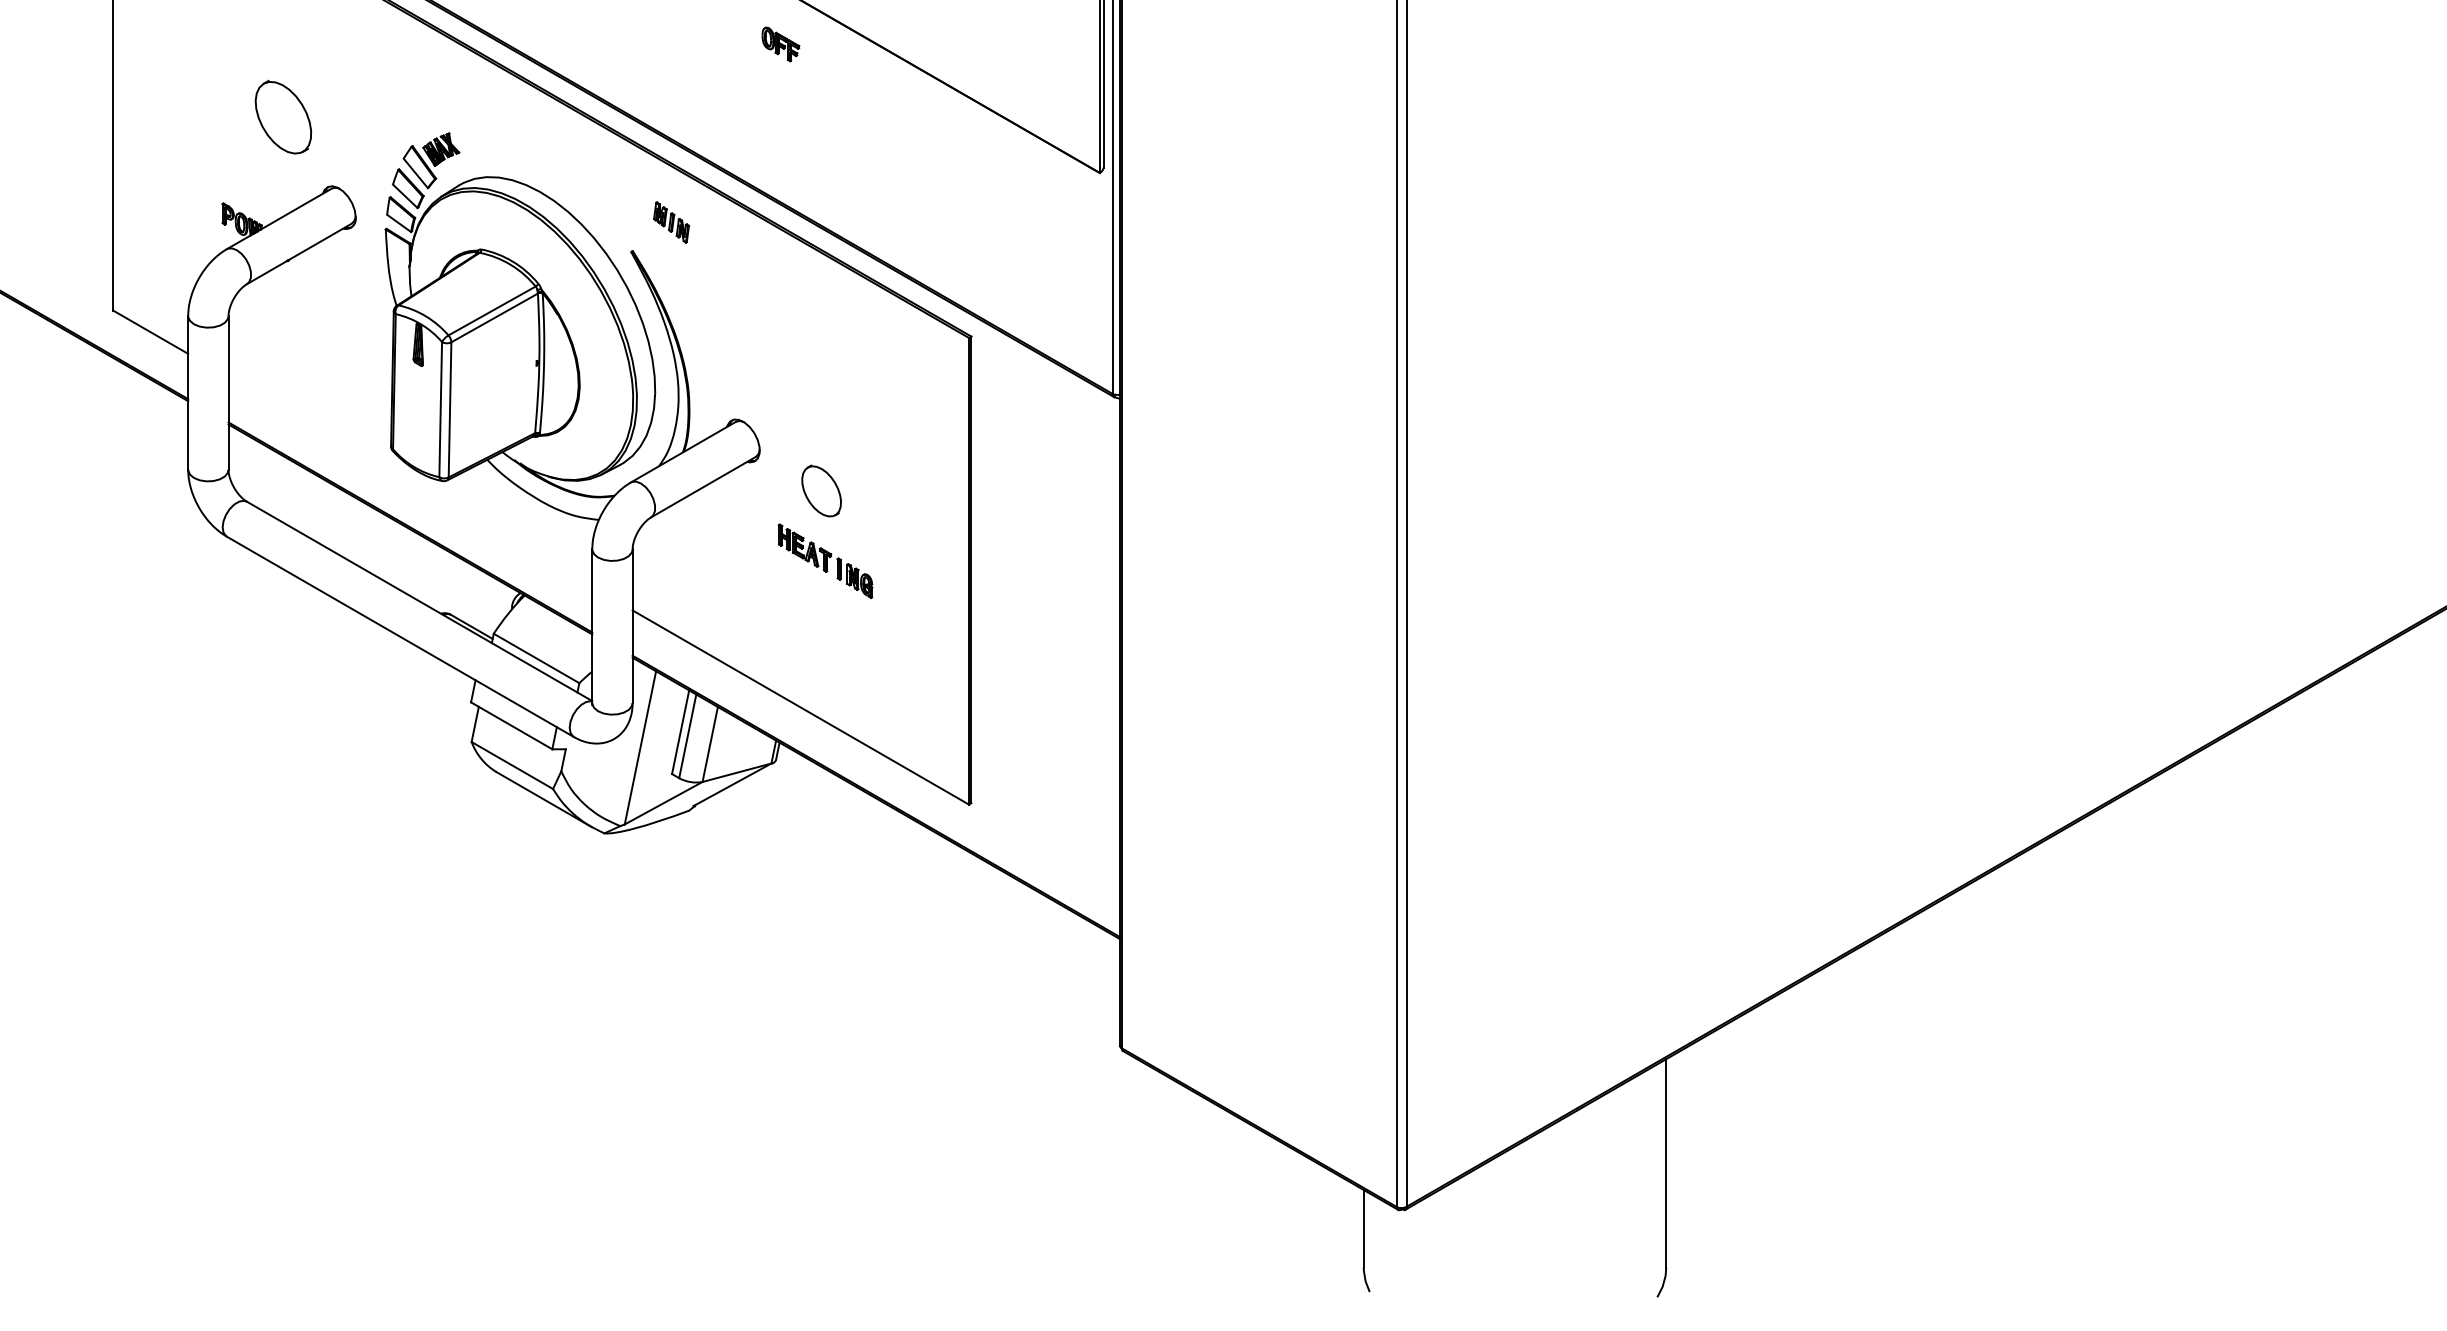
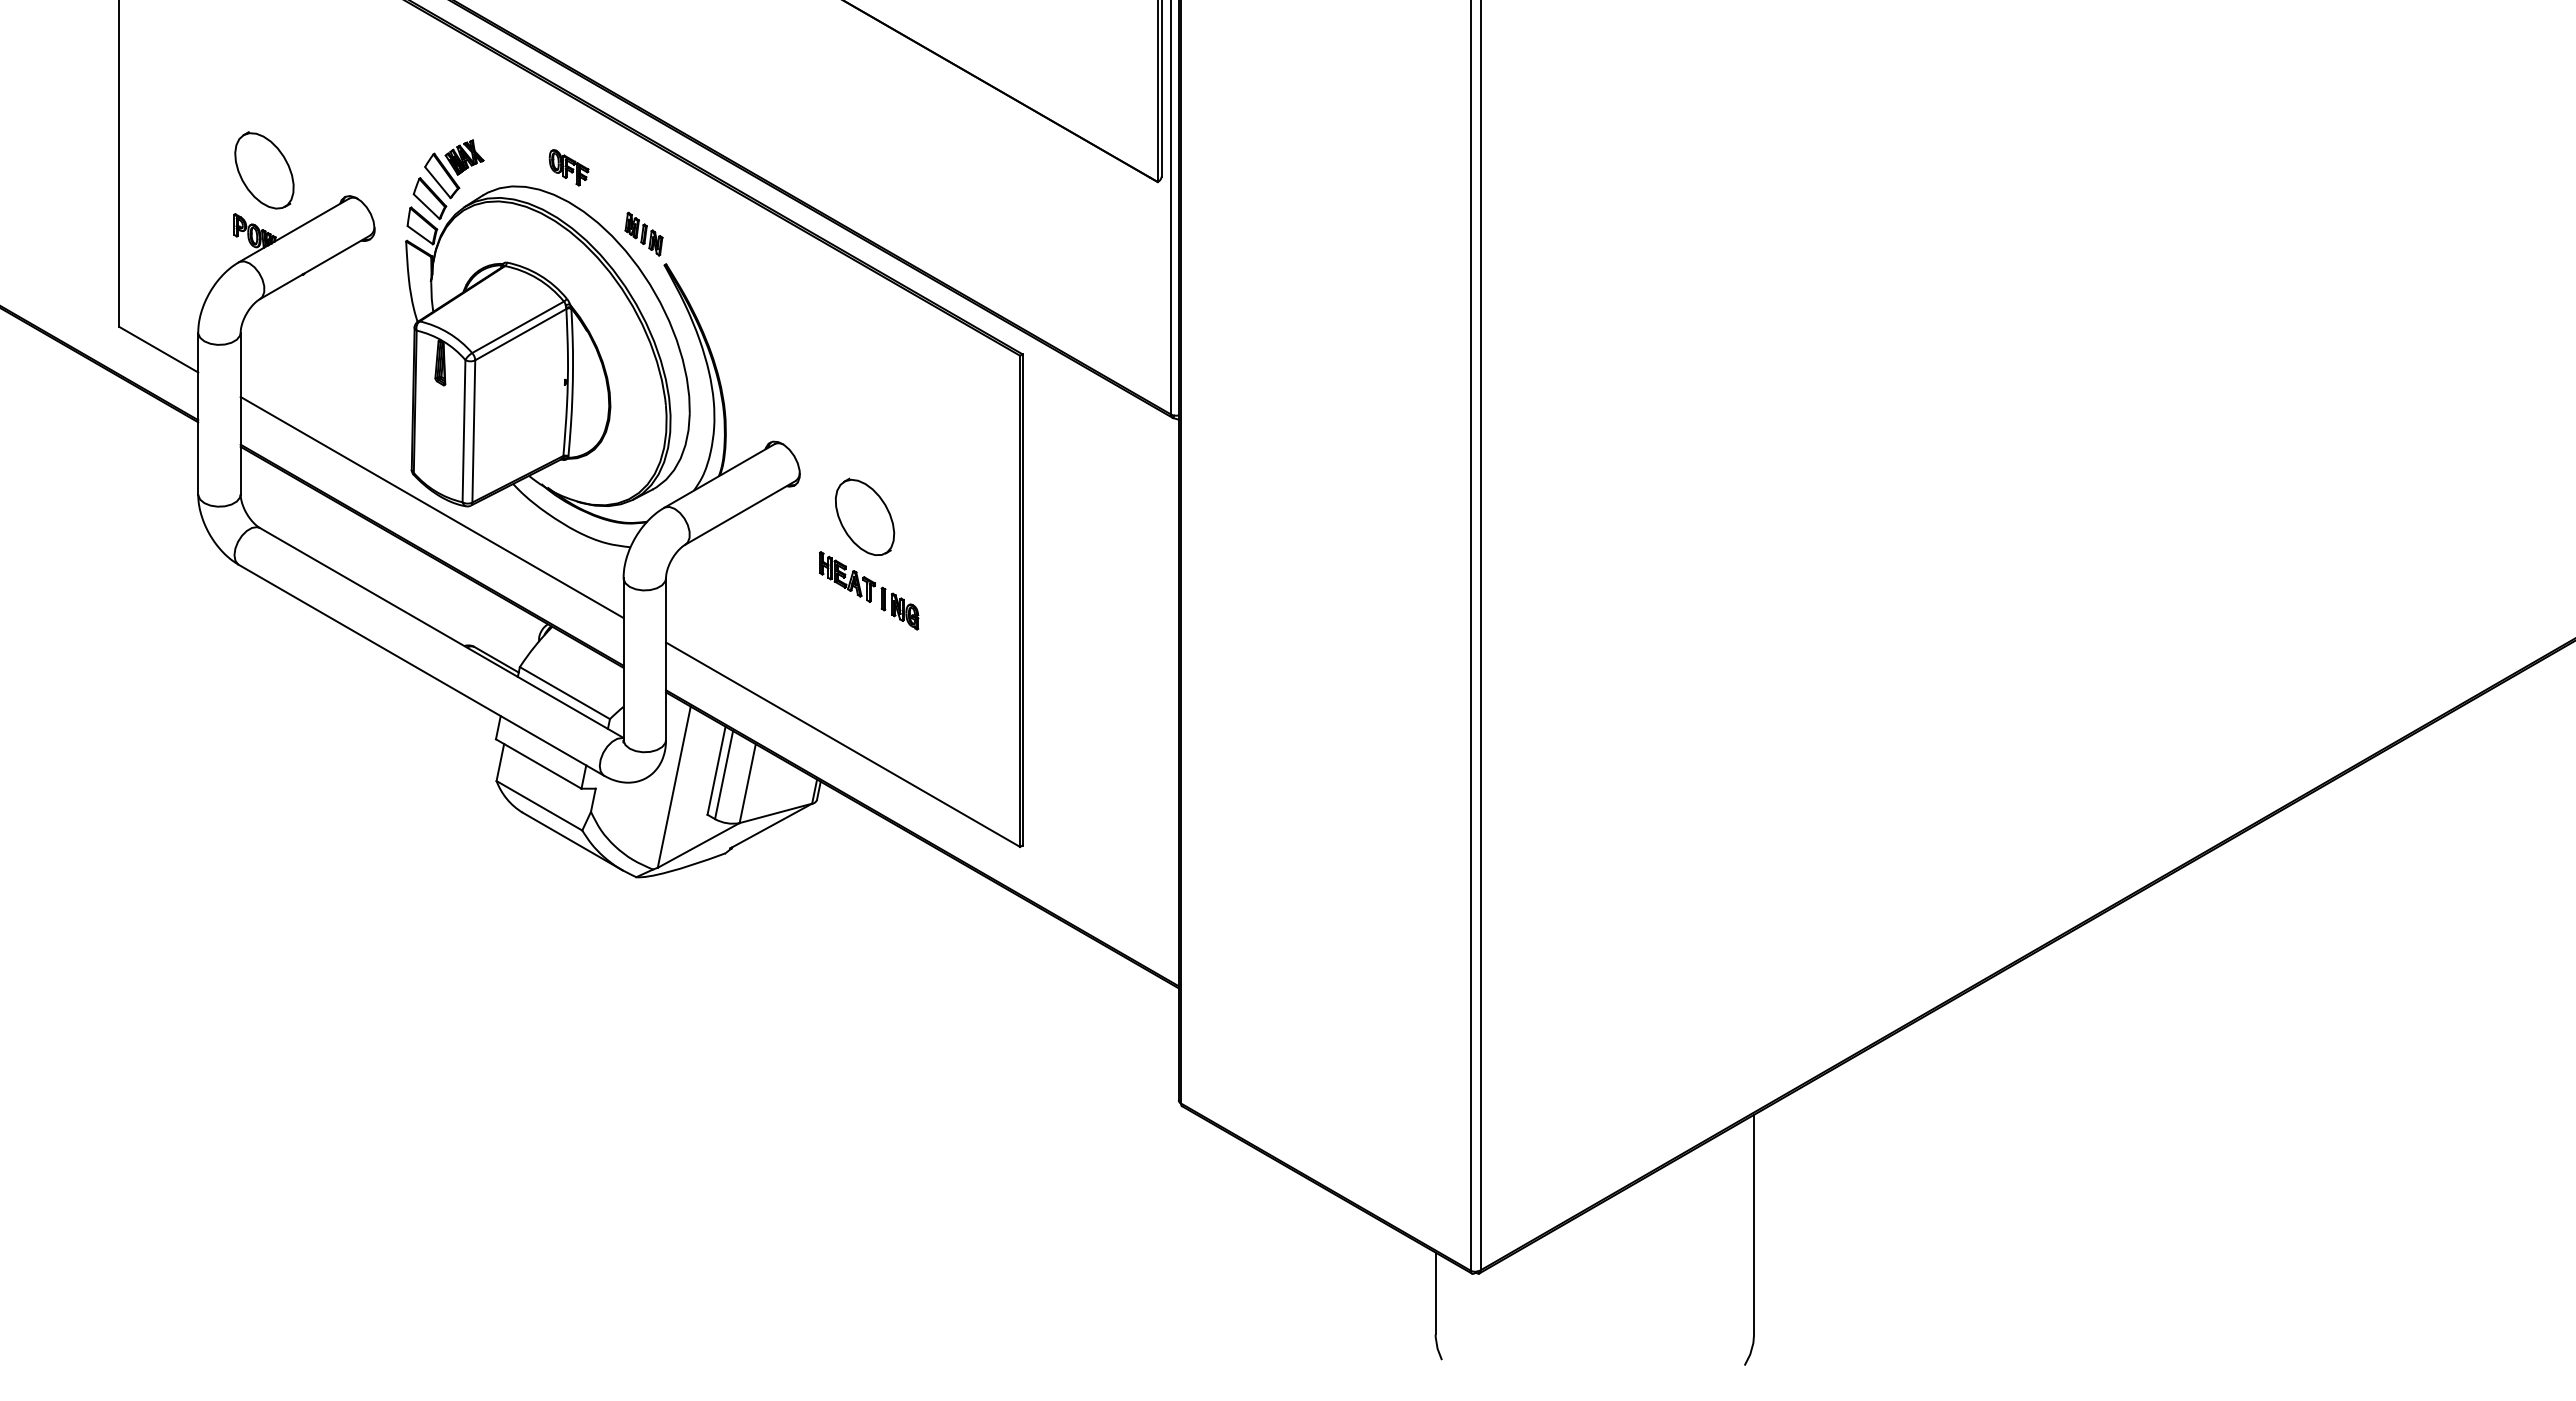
part: (780, 44) -> (568, 167), moved
part: (283, 117) -> (264, 170), moved
part: (671, 221) -> (643, 233), moved
line: (409, 482) -> (431, 507), added
part: (821, 490) -> (864, 516), size x1.43

